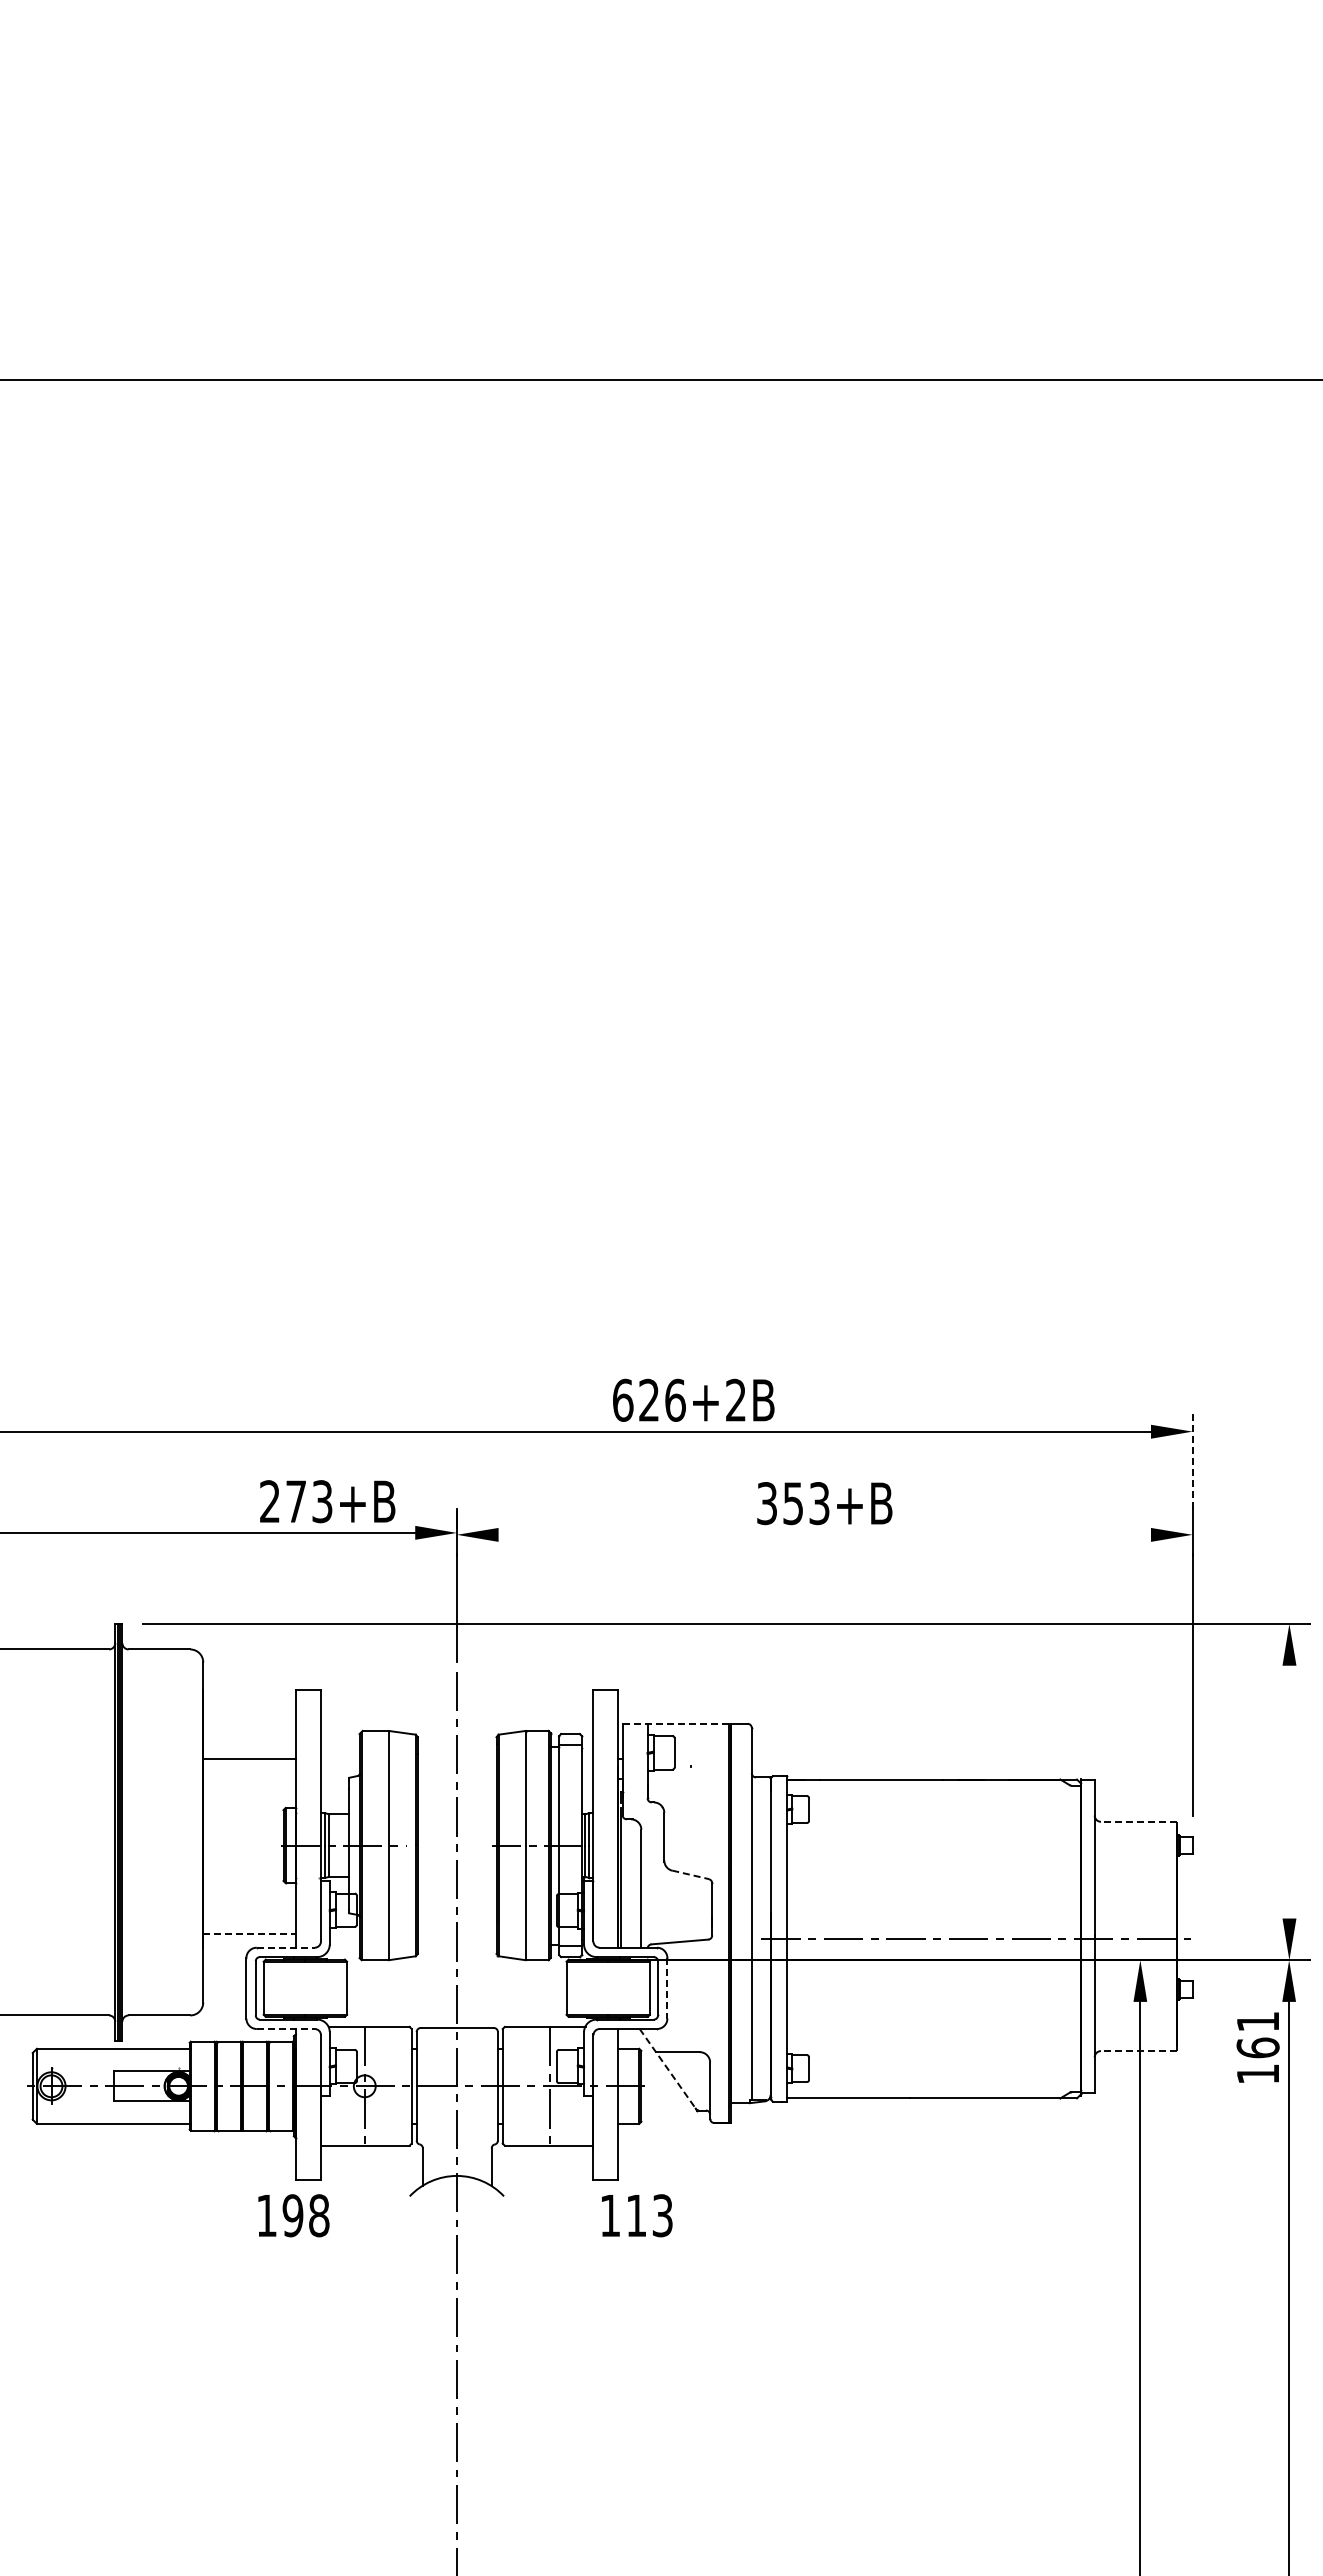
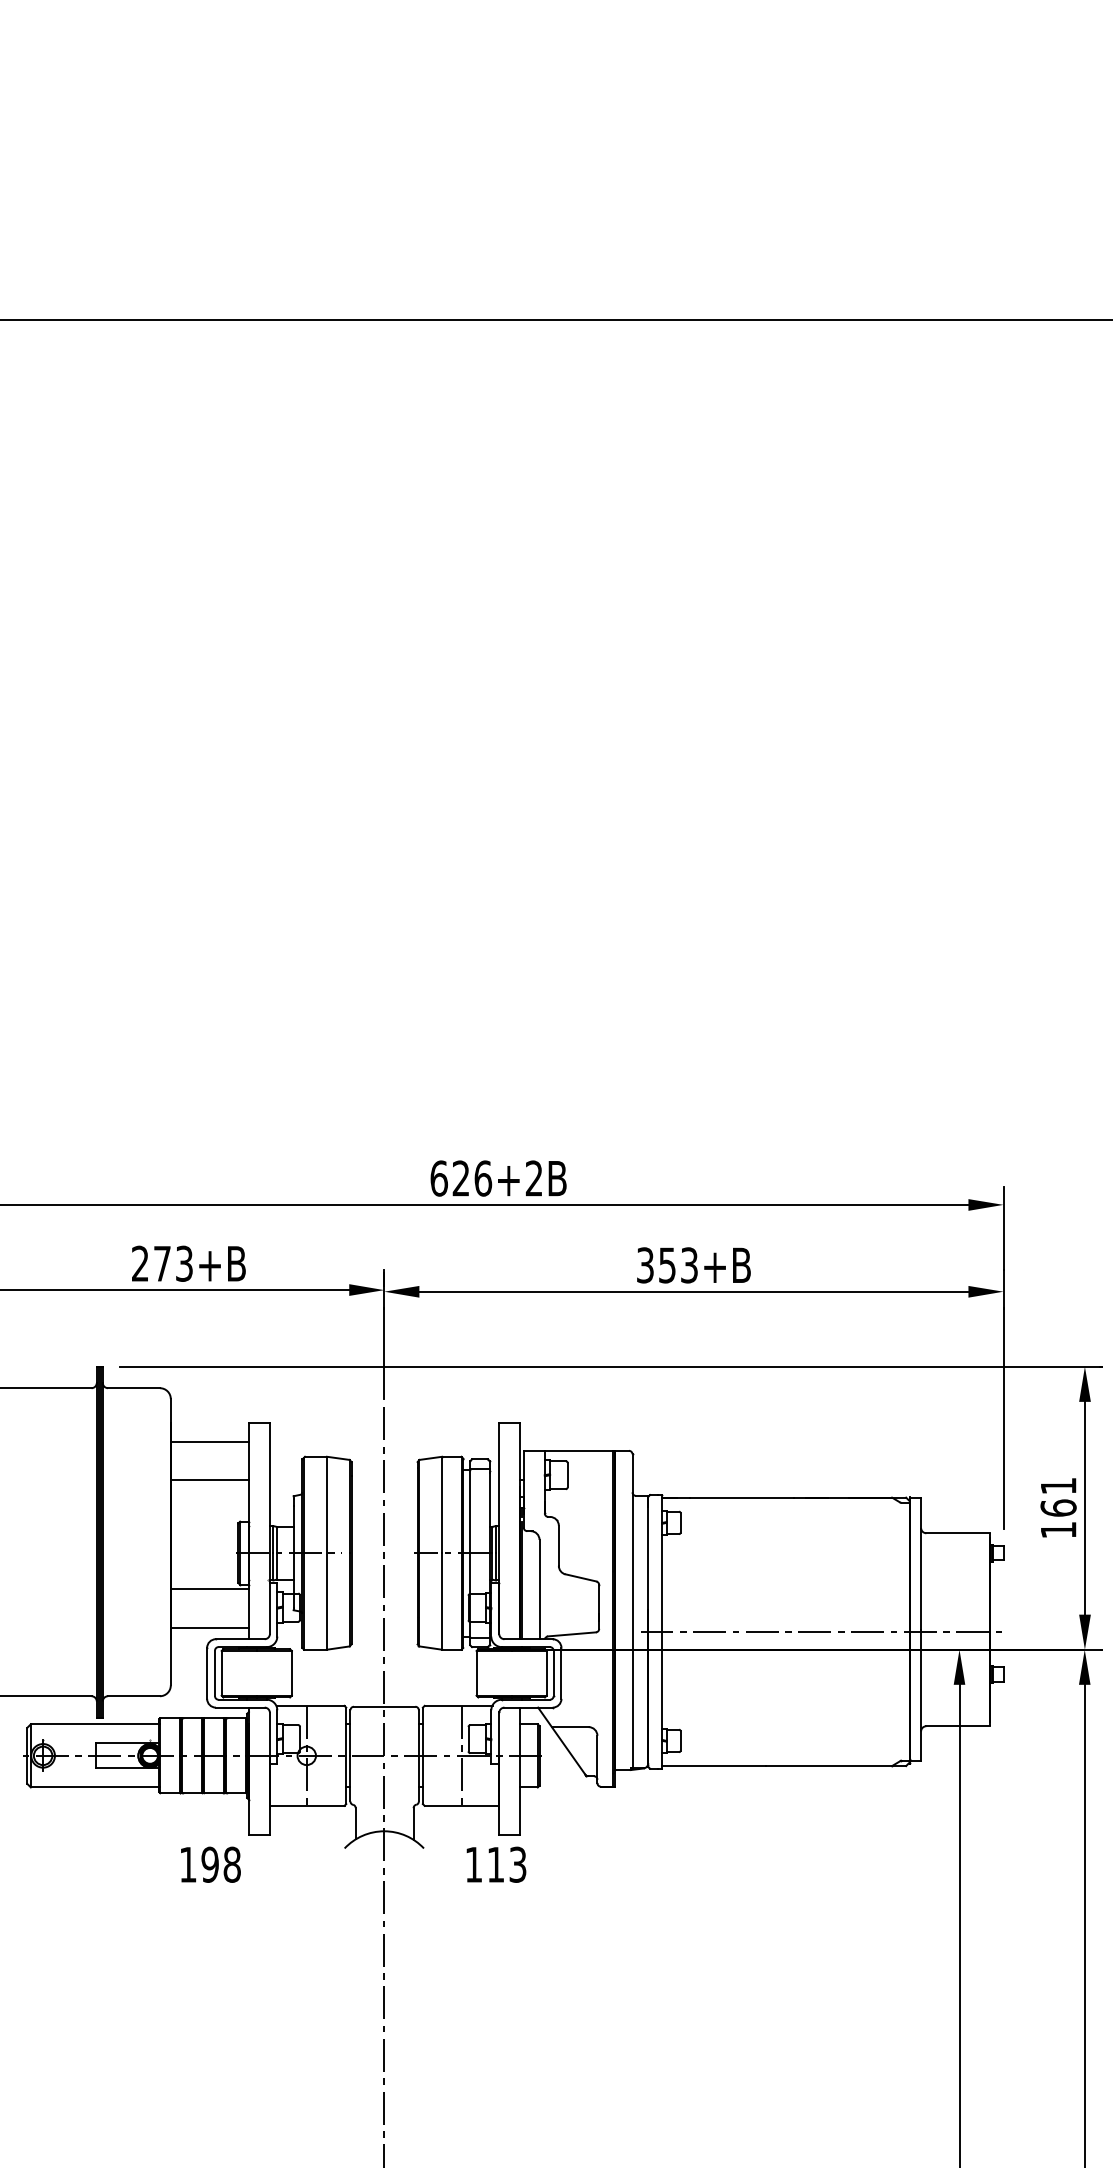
text: (693, 1399) -> (498, 1177), moved
line: (1192, 1459) -> (1003, 1228), dashed -> solid
text: (327, 1501) -> (188, 1263), moved
line: (824, 1534) -> (693, 1291), added
line: (249, 1713) -> (209, 1442), added
line: (677, 1723) -> (569, 1450), dashed -> solid
line: (1289, 1791) -> (1085, 1507), added
line: (1138, 1821) -> (957, 1532), dashed -> solid
line: (690, 1874) -> (580, 1577), dashed -> solid
line: (249, 1888) -> (209, 1589), added
line: (250, 1934) -> (210, 1628), dashed -> solid
line: (285, 1947) -> (240, 1639), dashed -> solid
line: (667, 1988) -> (561, 1673), dashed -> solid
line: (285, 2029) -> (240, 1708), dashed -> solid
text: (1257, 2047) -> (1058, 1507), moved
line: (1138, 2051) -> (957, 1726), dashed -> solid
line: (667, 2068) -> (561, 1740), dashed -> solid
text: (293, 2215) -> (210, 1864), moved
text: (637, 2215) -> (496, 1864), moved

